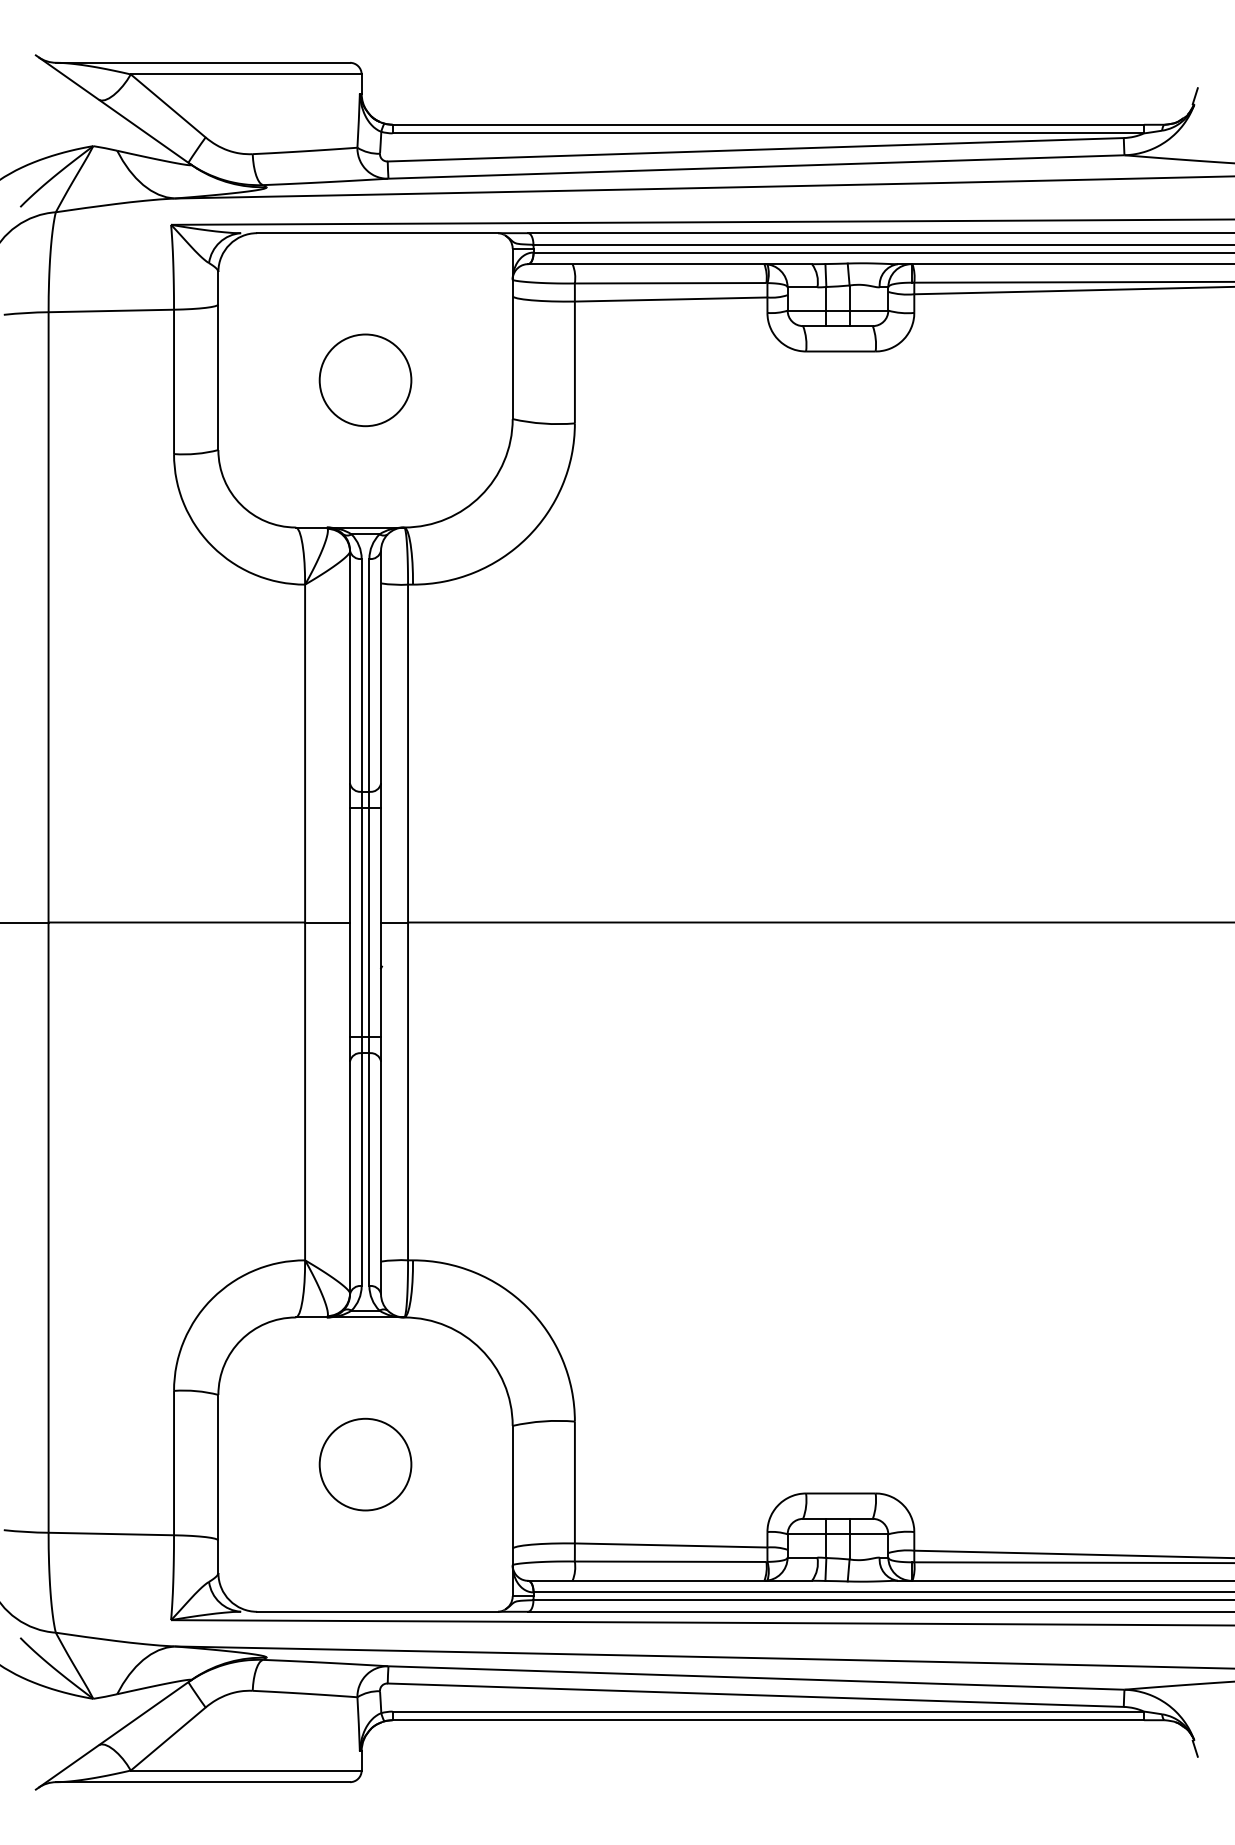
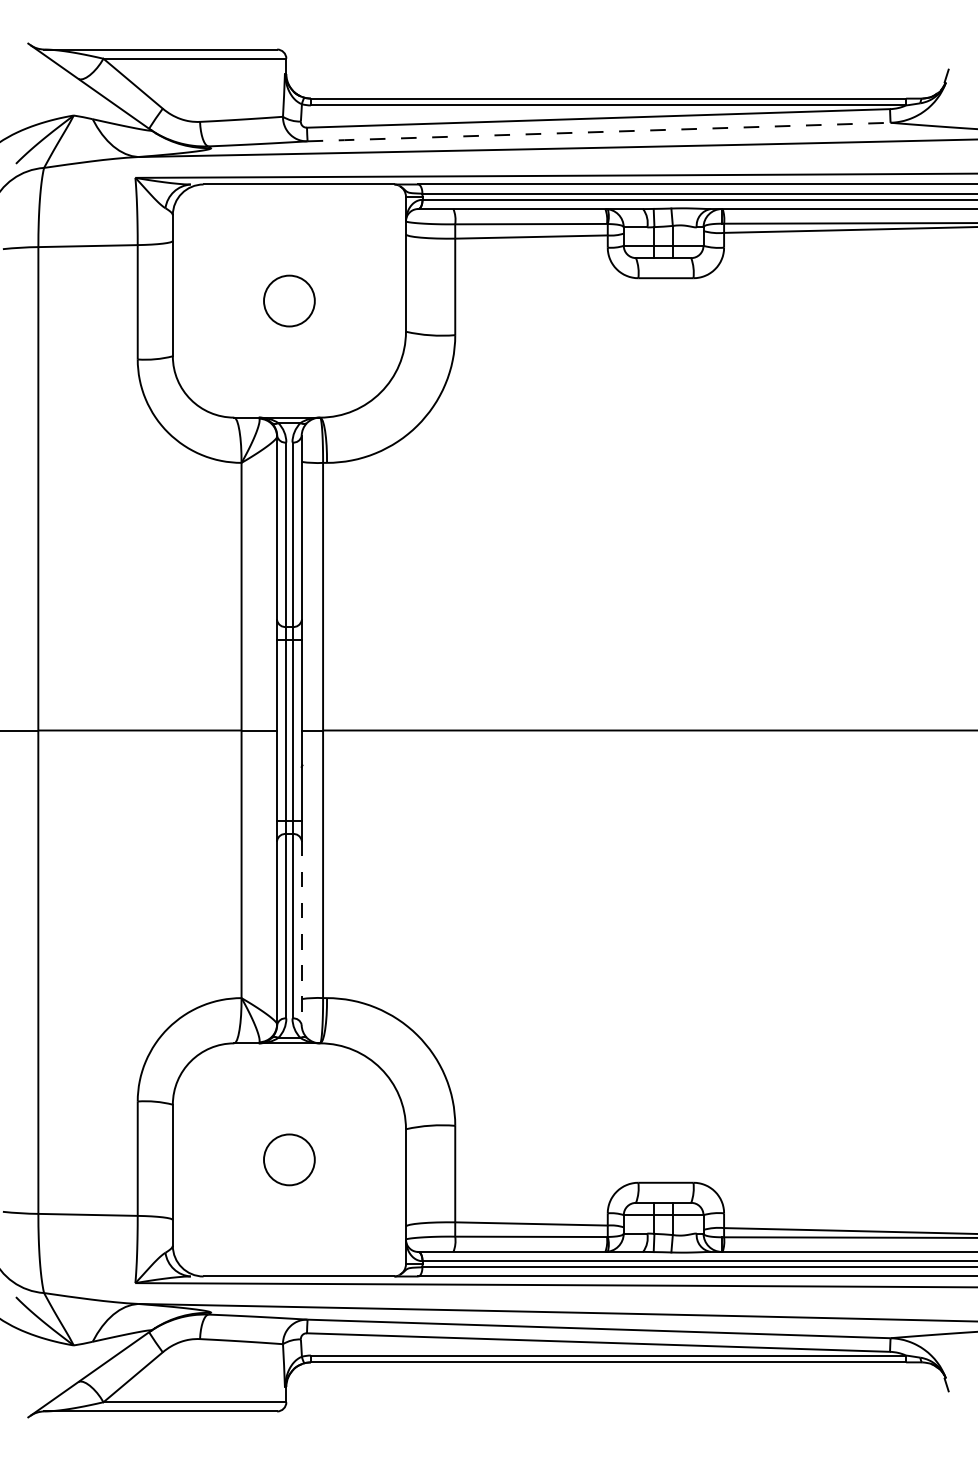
line: (755, 167) -> (598, 132), solid -> dashed
circle: (365, 380) -> (289, 301), size x0.7
line: (381, 1178) -> (302, 933), solid -> dashed
circle: (365, 1464) -> (289, 1159), size x0.7

